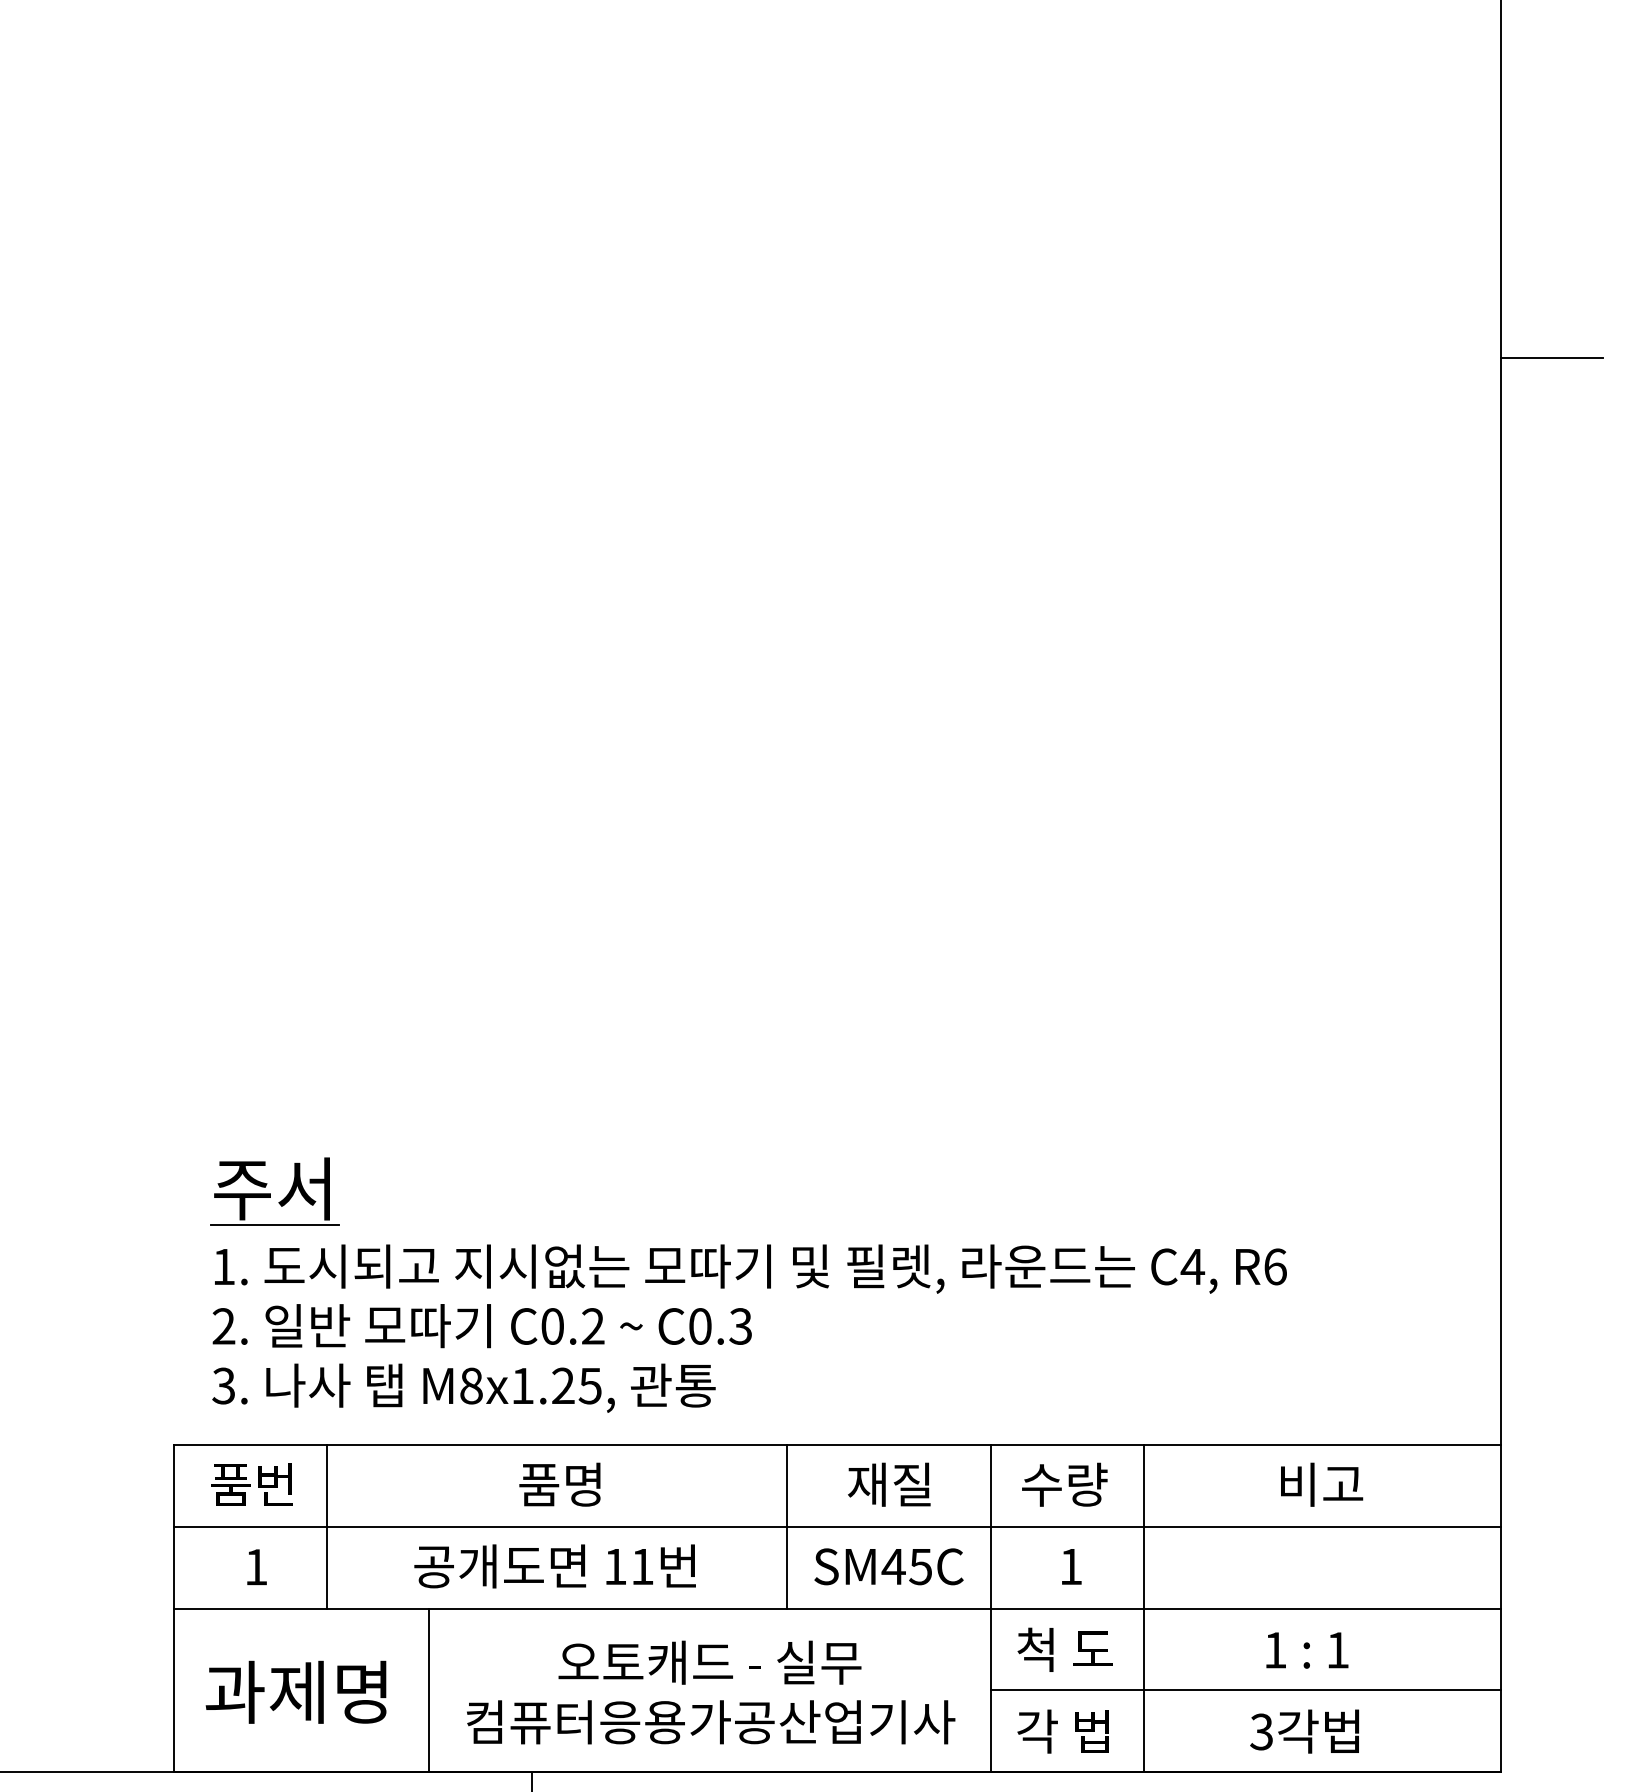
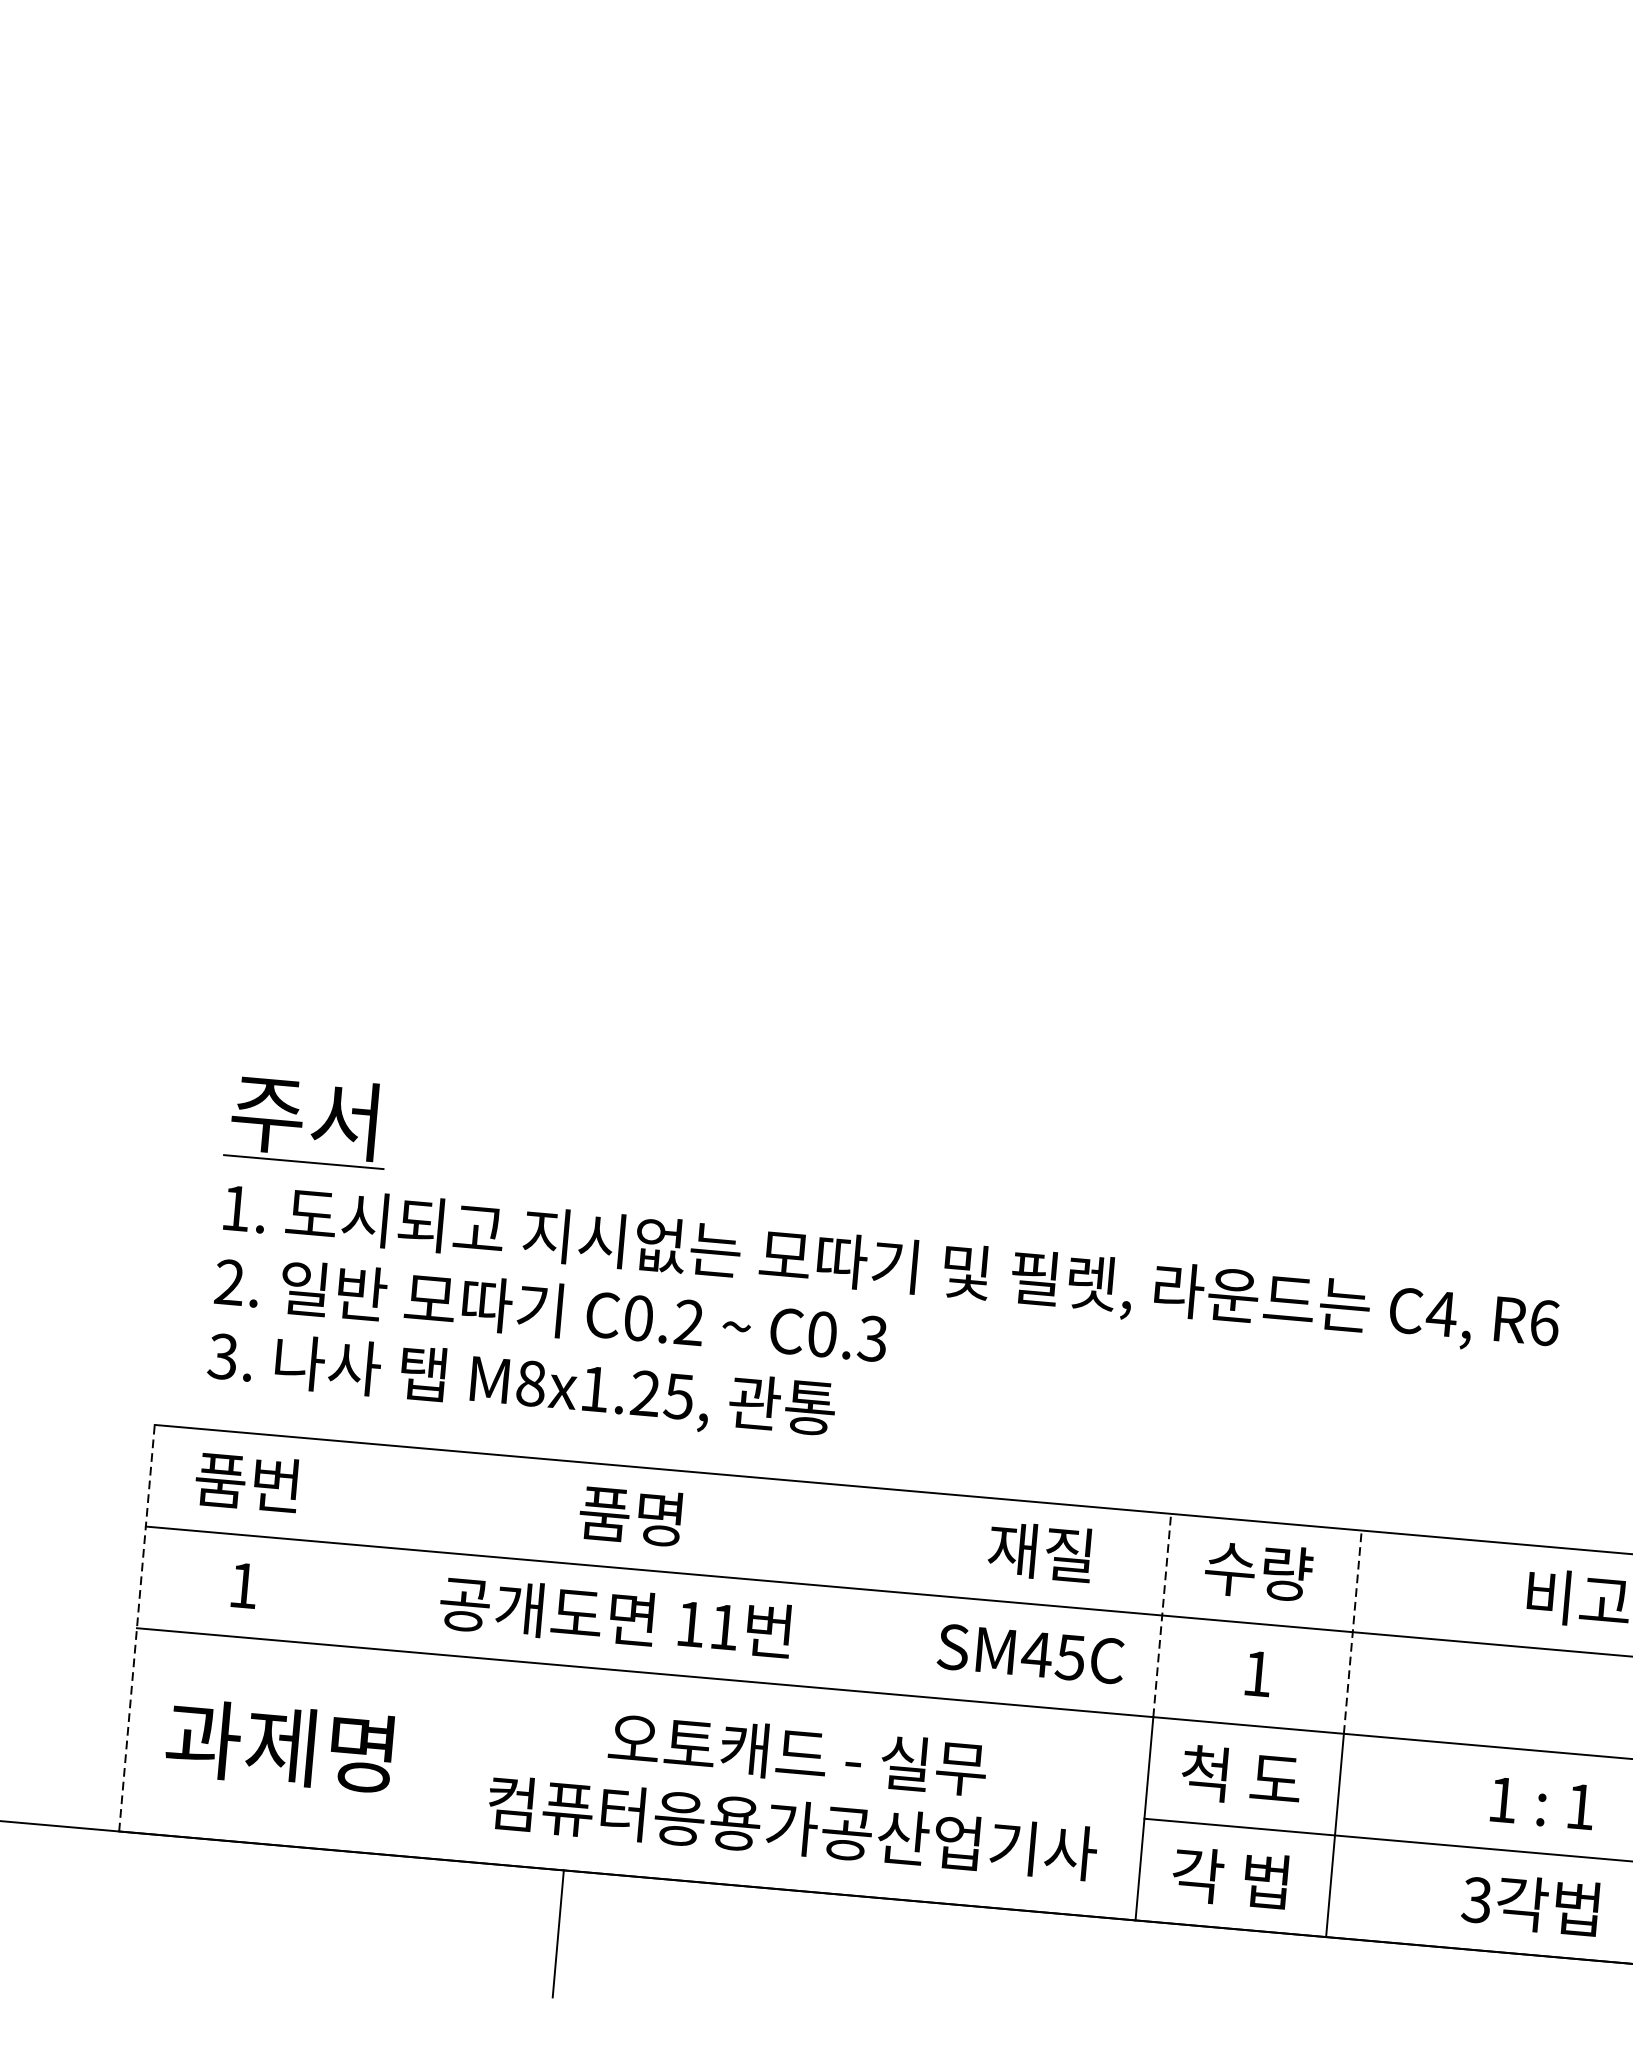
line: (327, 1526) -> (336, 1542), removed
line: (786, 1526) -> (907, 1592), removed
line: (990, 1526) -> (1161, 1614), solid -> dashed
line: (1144, 1526) -> (1353, 1631), solid -> dashed
line: (174, 1608) -> (137, 1628), solid -> dashed
line: (429, 1689) -> (445, 1756), removed

